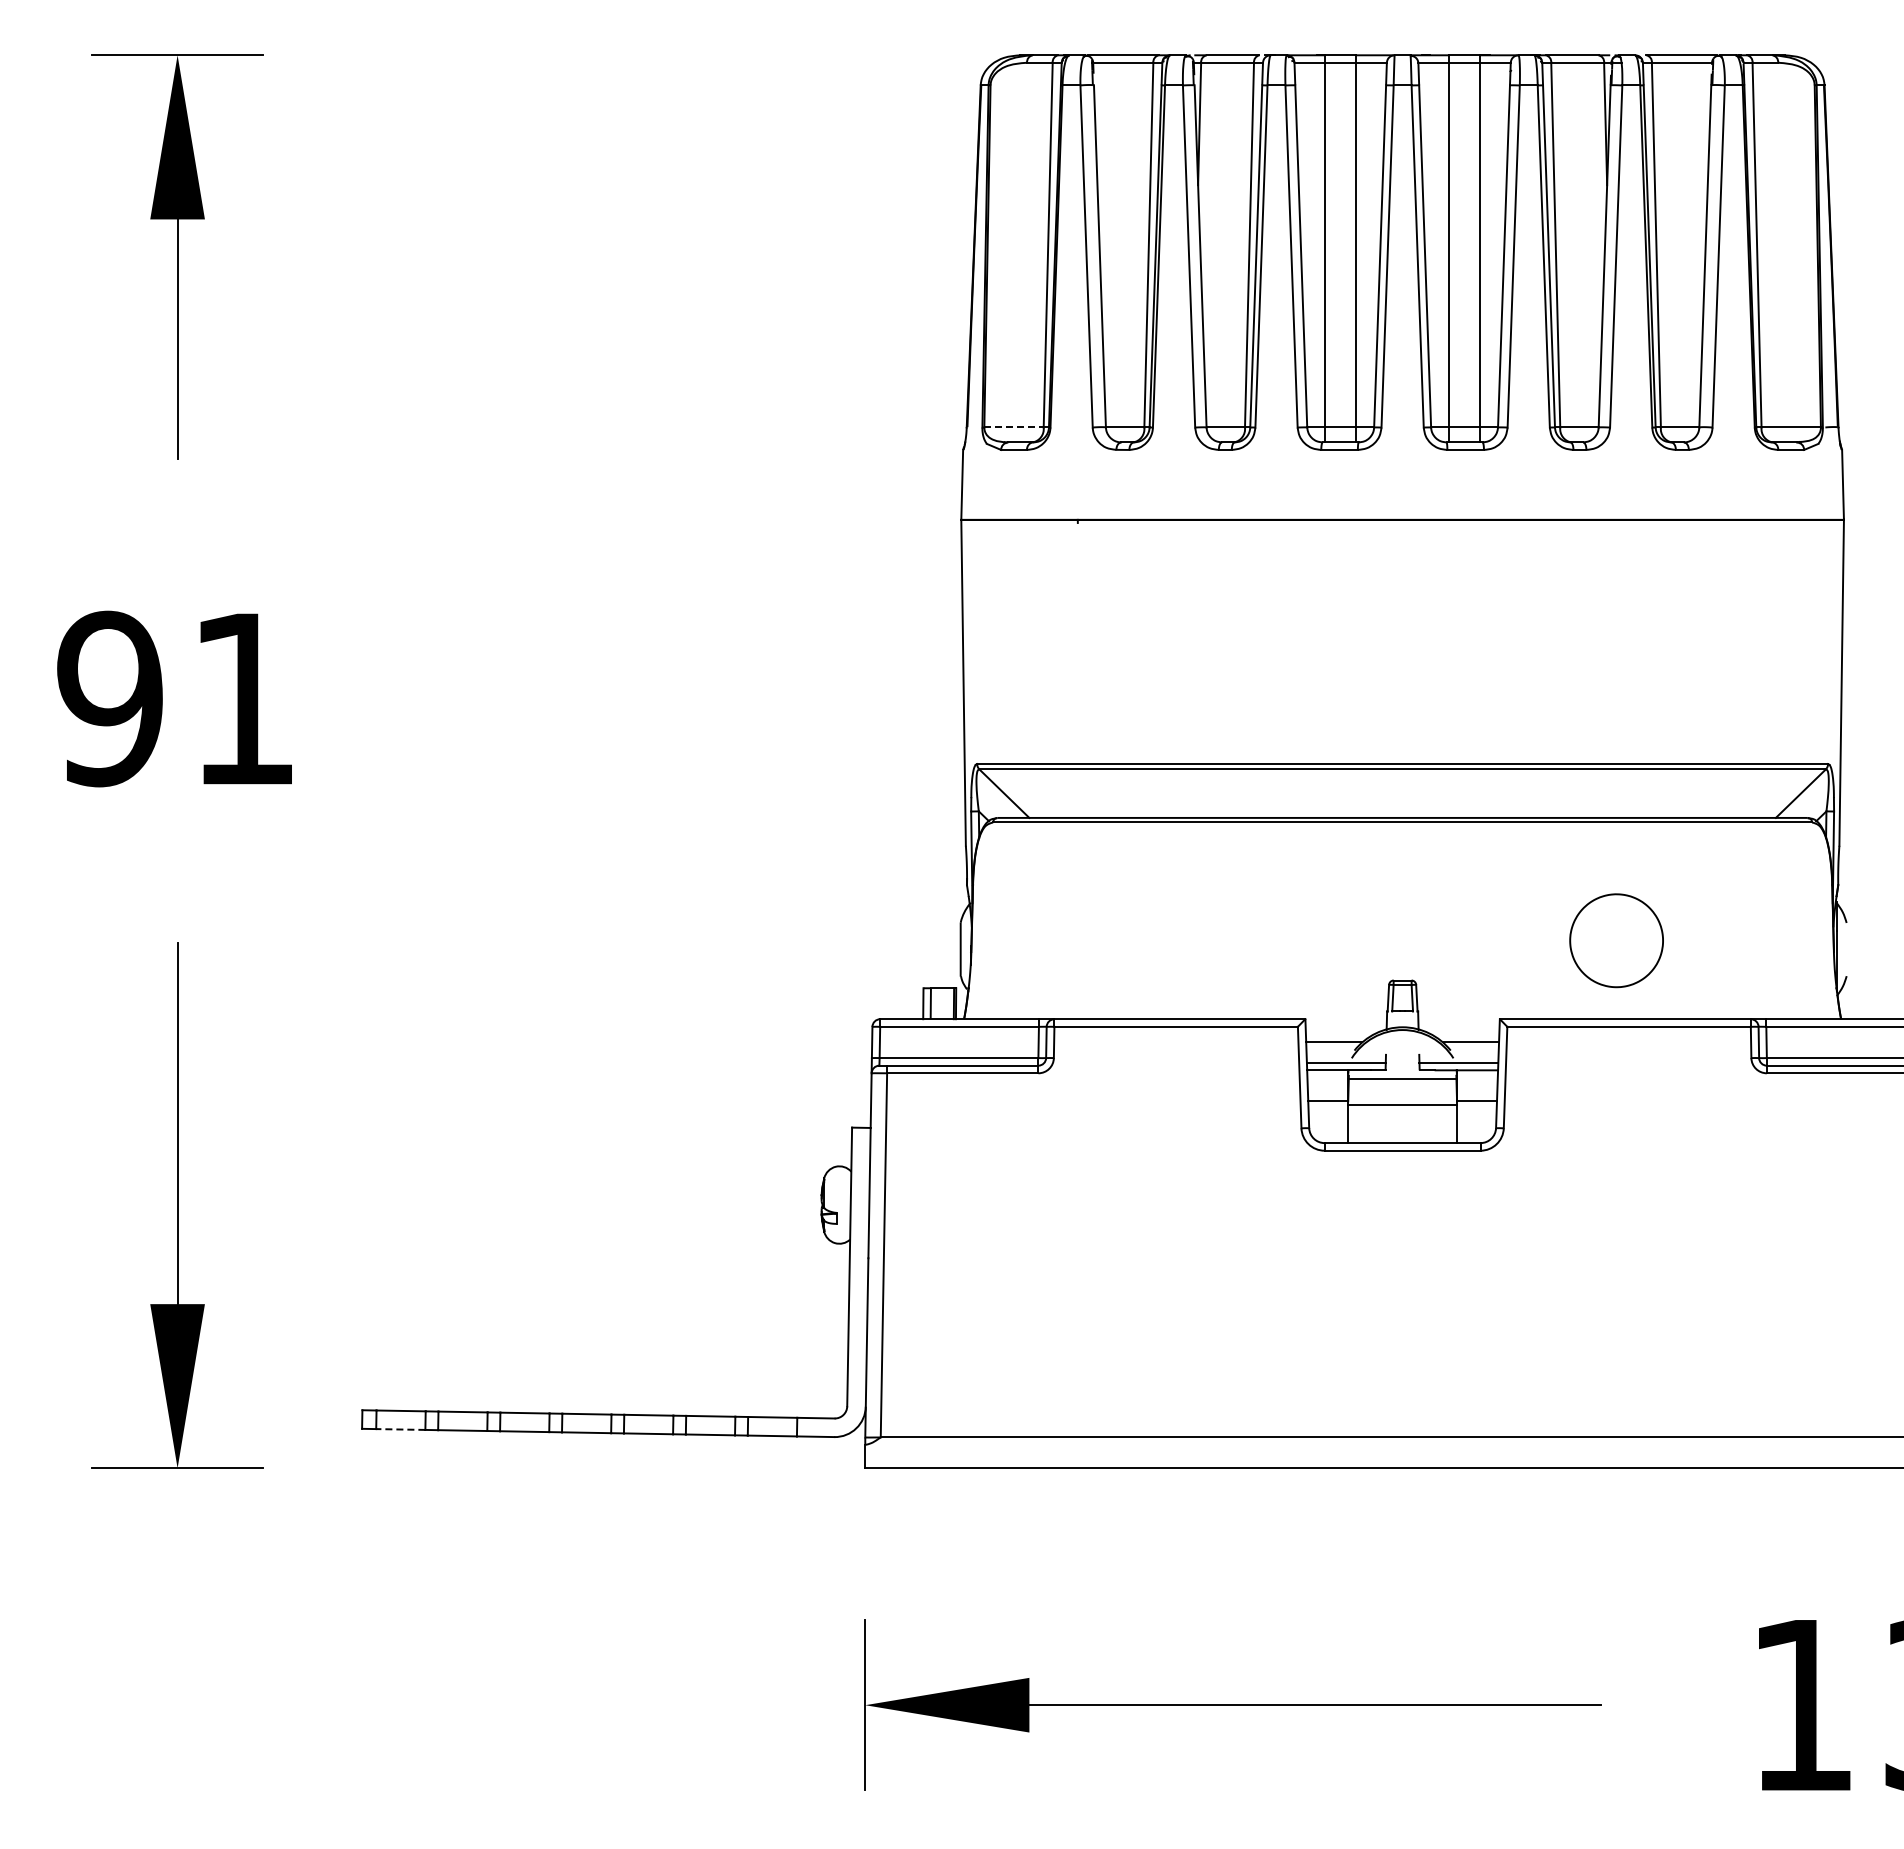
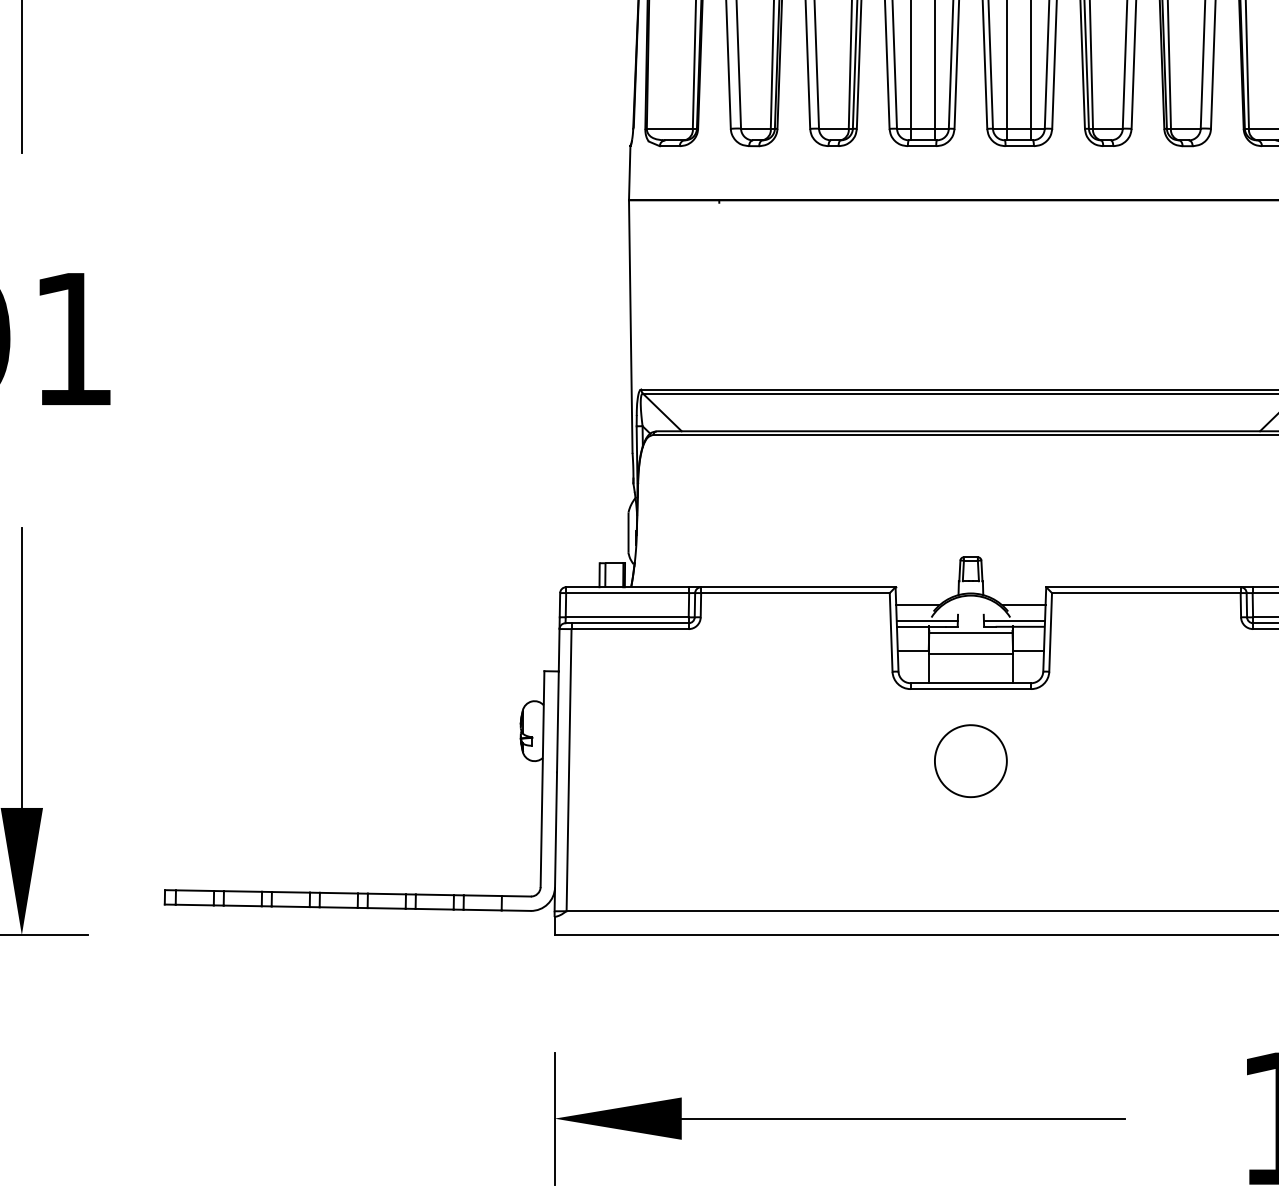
line: (1014, 427) -> (670, 128), dashed -> solid
part: (1616, 940) -> (970, 760), moved
line: (400, 1429) -> (194, 905), dashed -> solid

